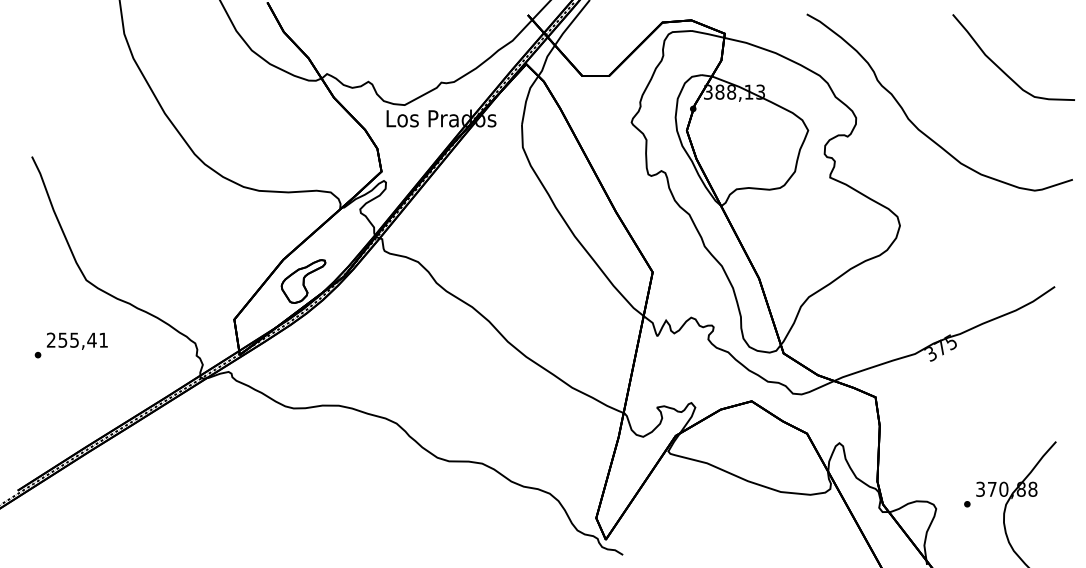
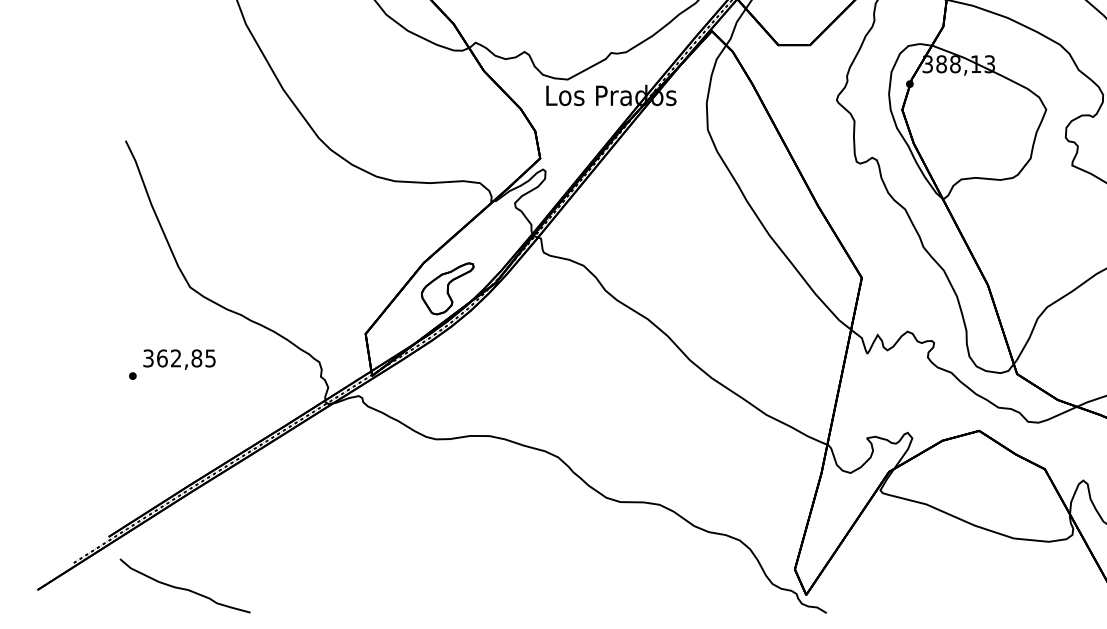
text: (77, 339) -> (179, 357), 255,41 -> 362,85
curve: (81, 533) -> (184, 587), added

